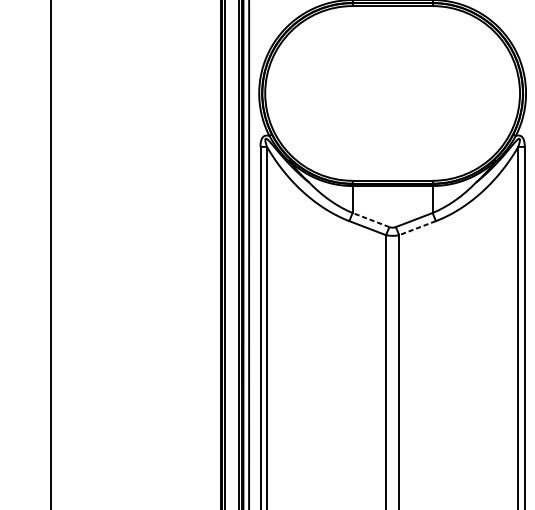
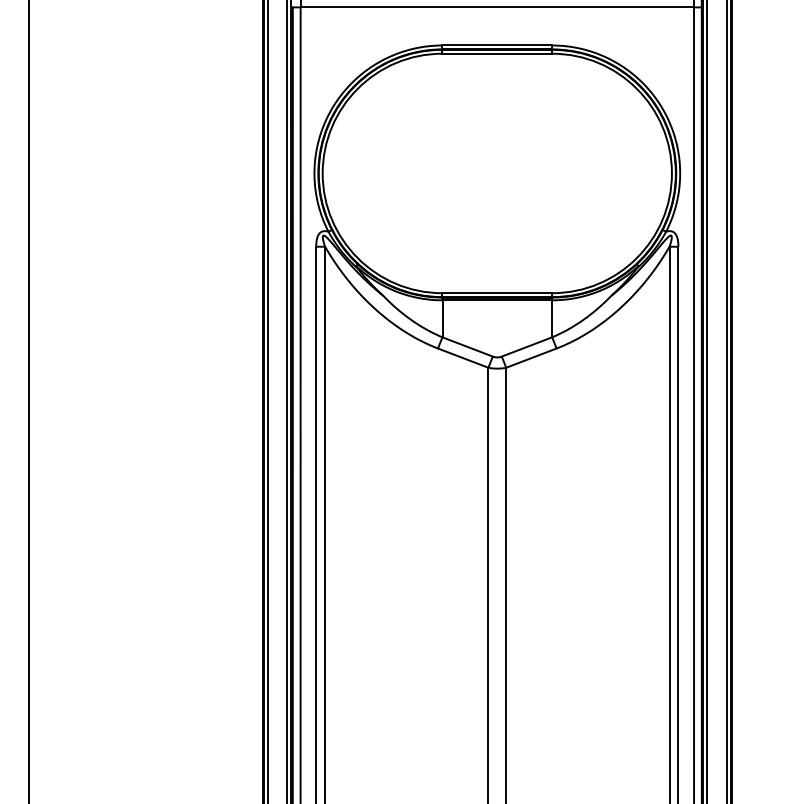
line: (370, 219) -> (467, 346), dashed -> solid
line: (417, 228) -> (531, 358), dashed -> solid

